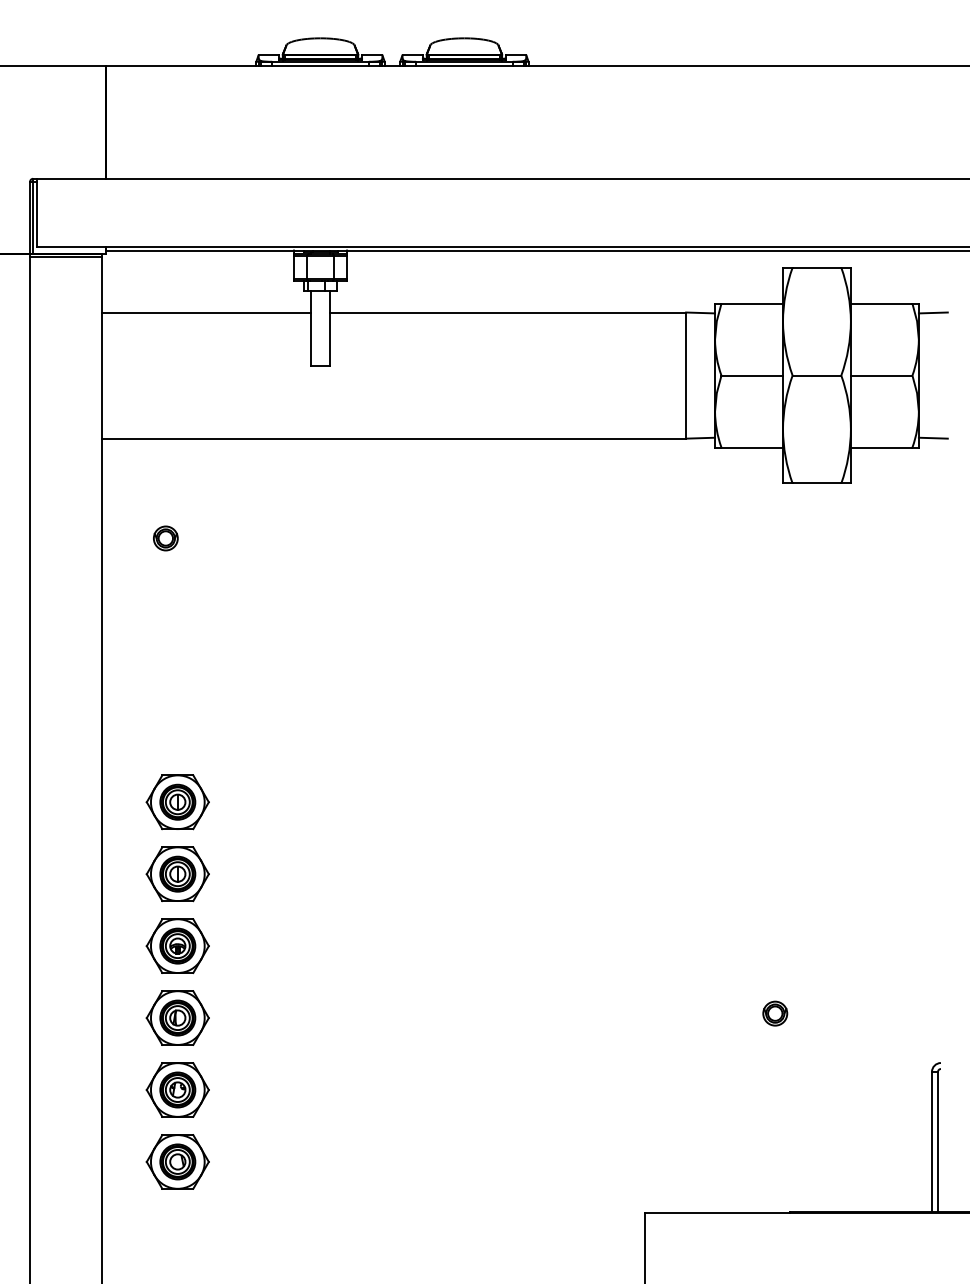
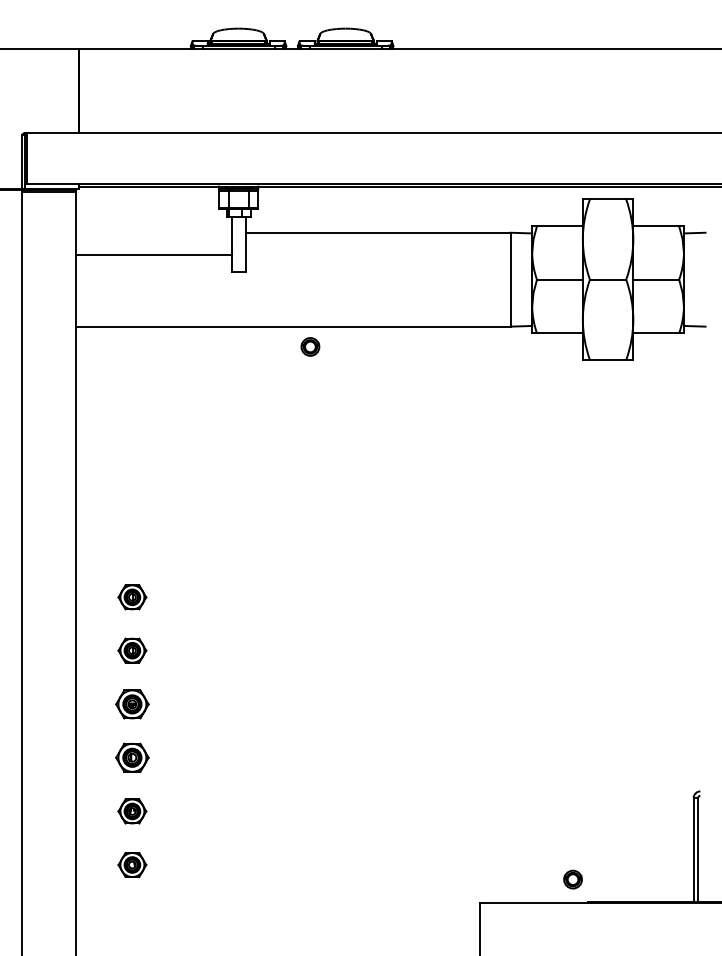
line: (206, 312) -> (153, 254), moved
part: (165, 537) -> (310, 346), moved
part: (178, 802) -> (132, 597), size x0.6
part: (178, 873) -> (132, 650), size x0.6
part: (178, 946) -> (132, 704), size x0.7
part: (774, 1013) -> (572, 879), moved
part: (178, 1017) -> (132, 757), size x0.7
part: (178, 1090) -> (132, 811), size x0.6
part: (178, 1161) -> (132, 864), size x0.6

